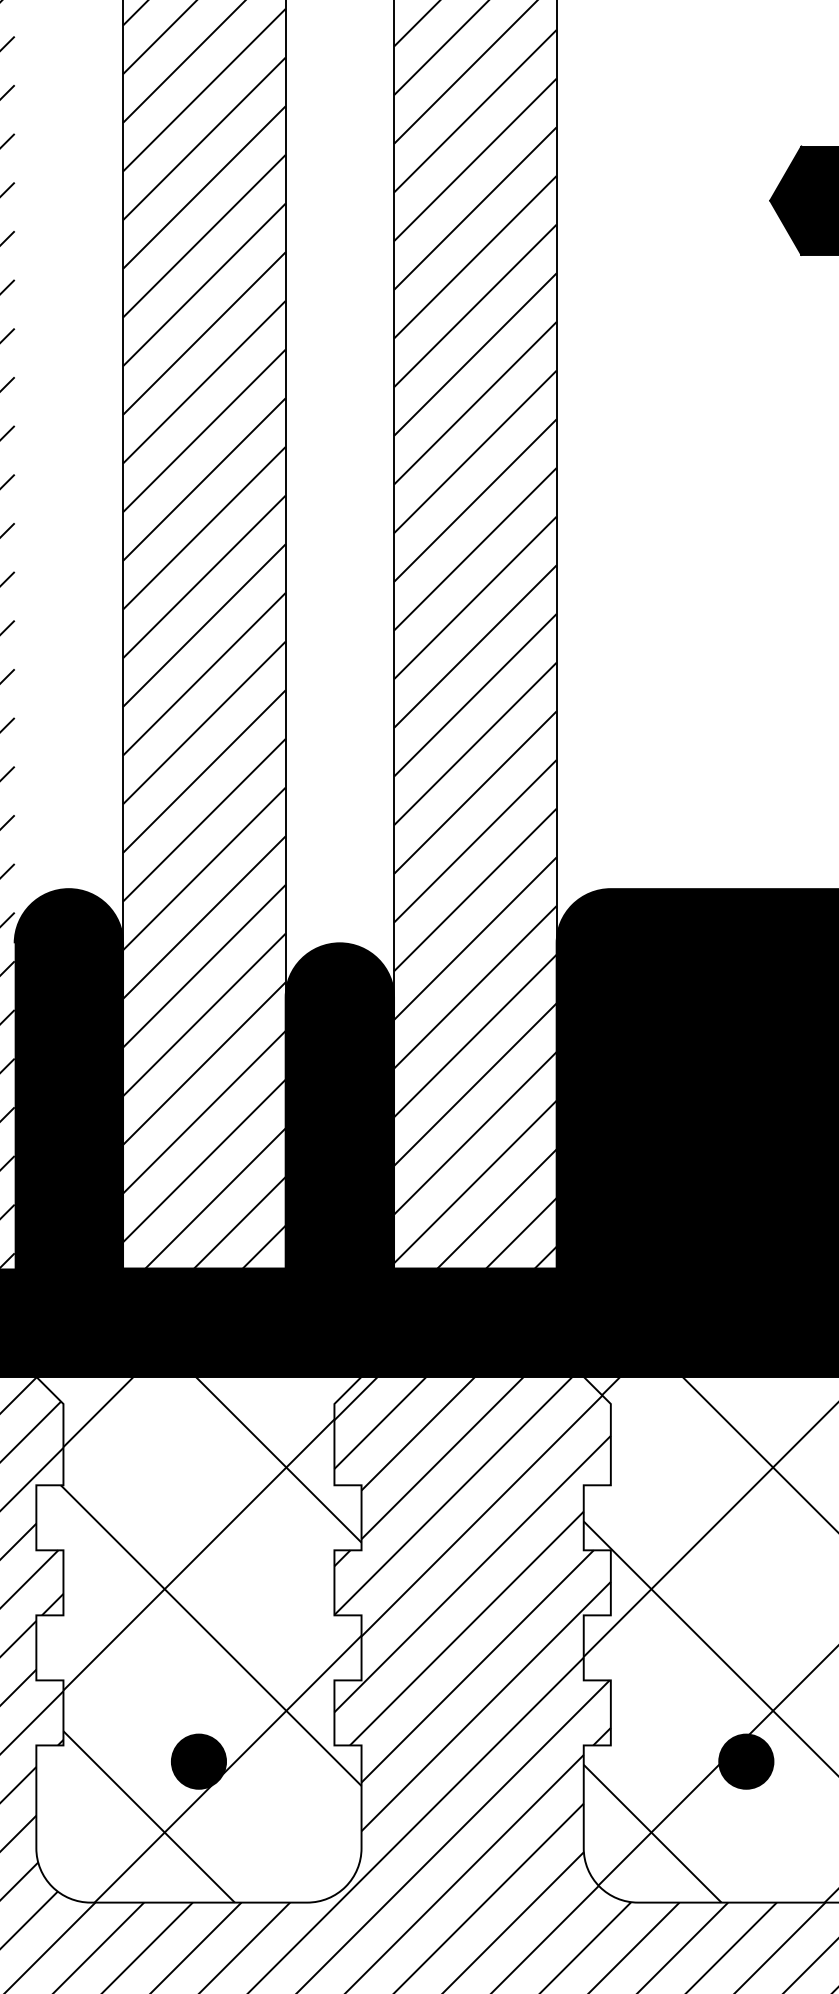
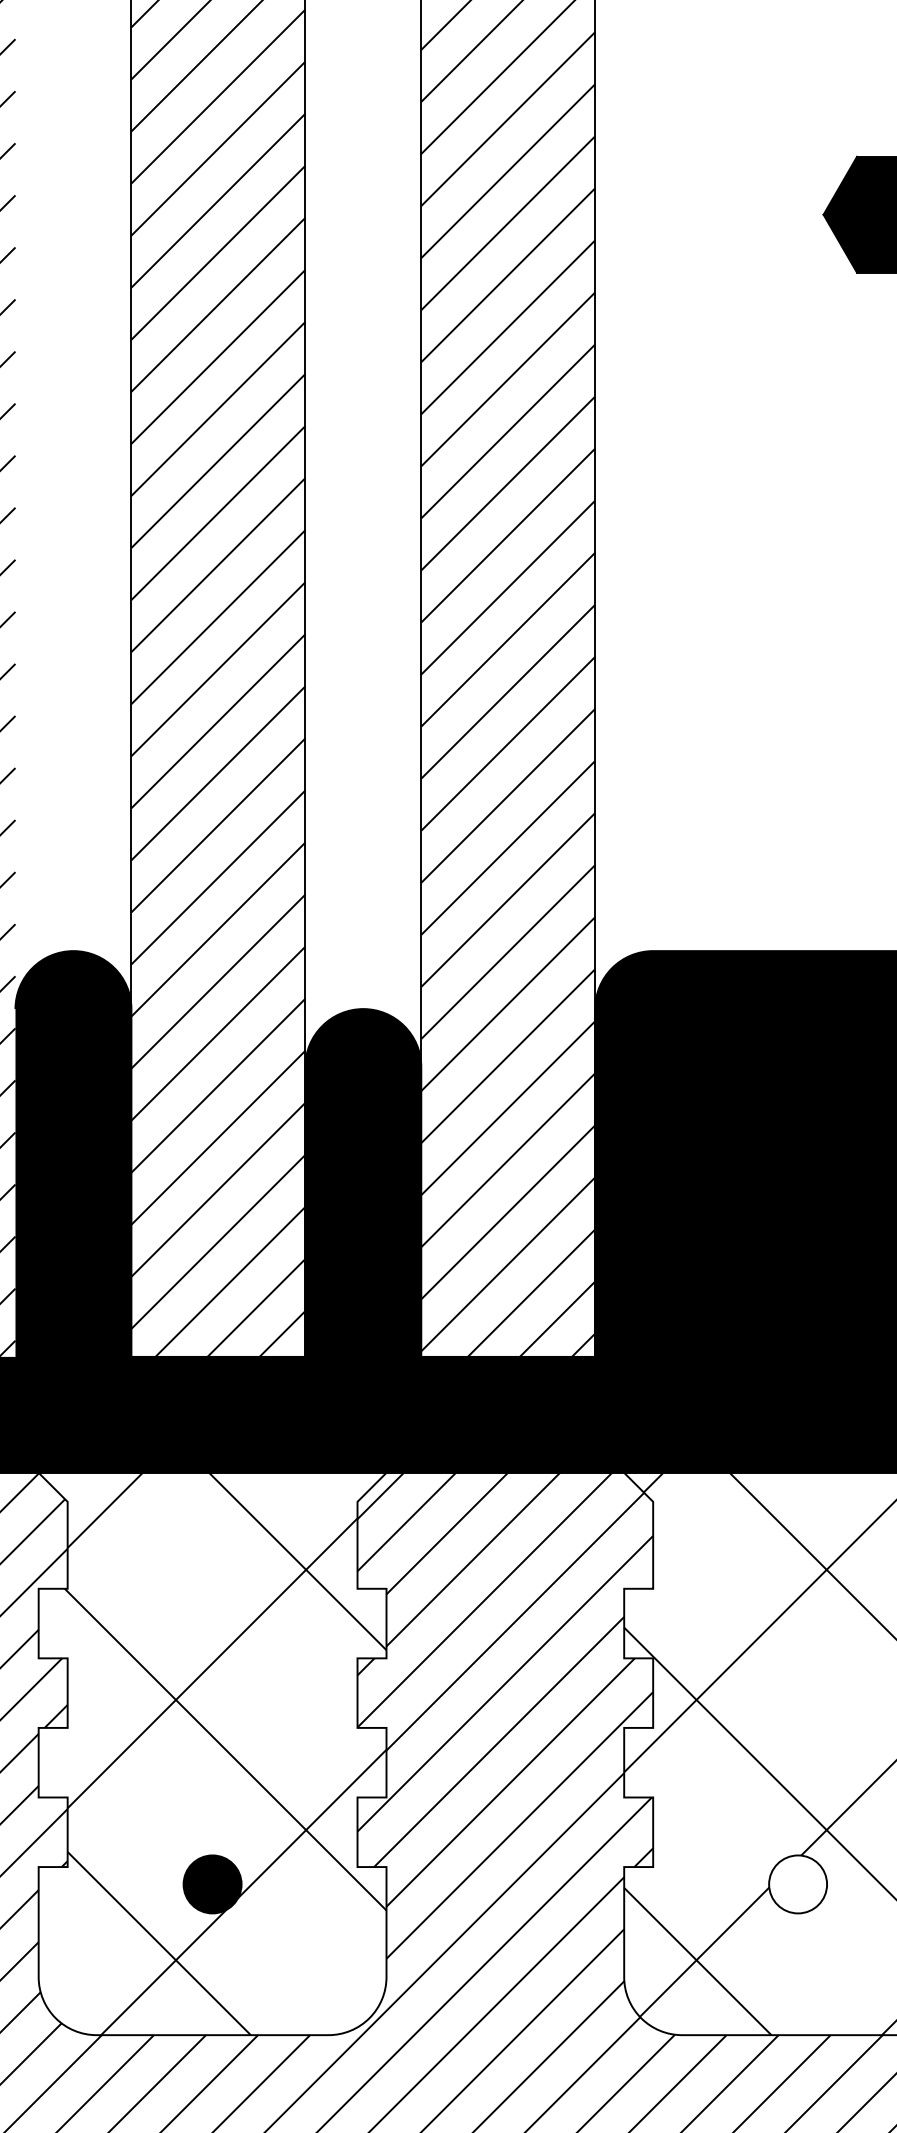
fill: (746, 1761) -> (798, 1884), removed

